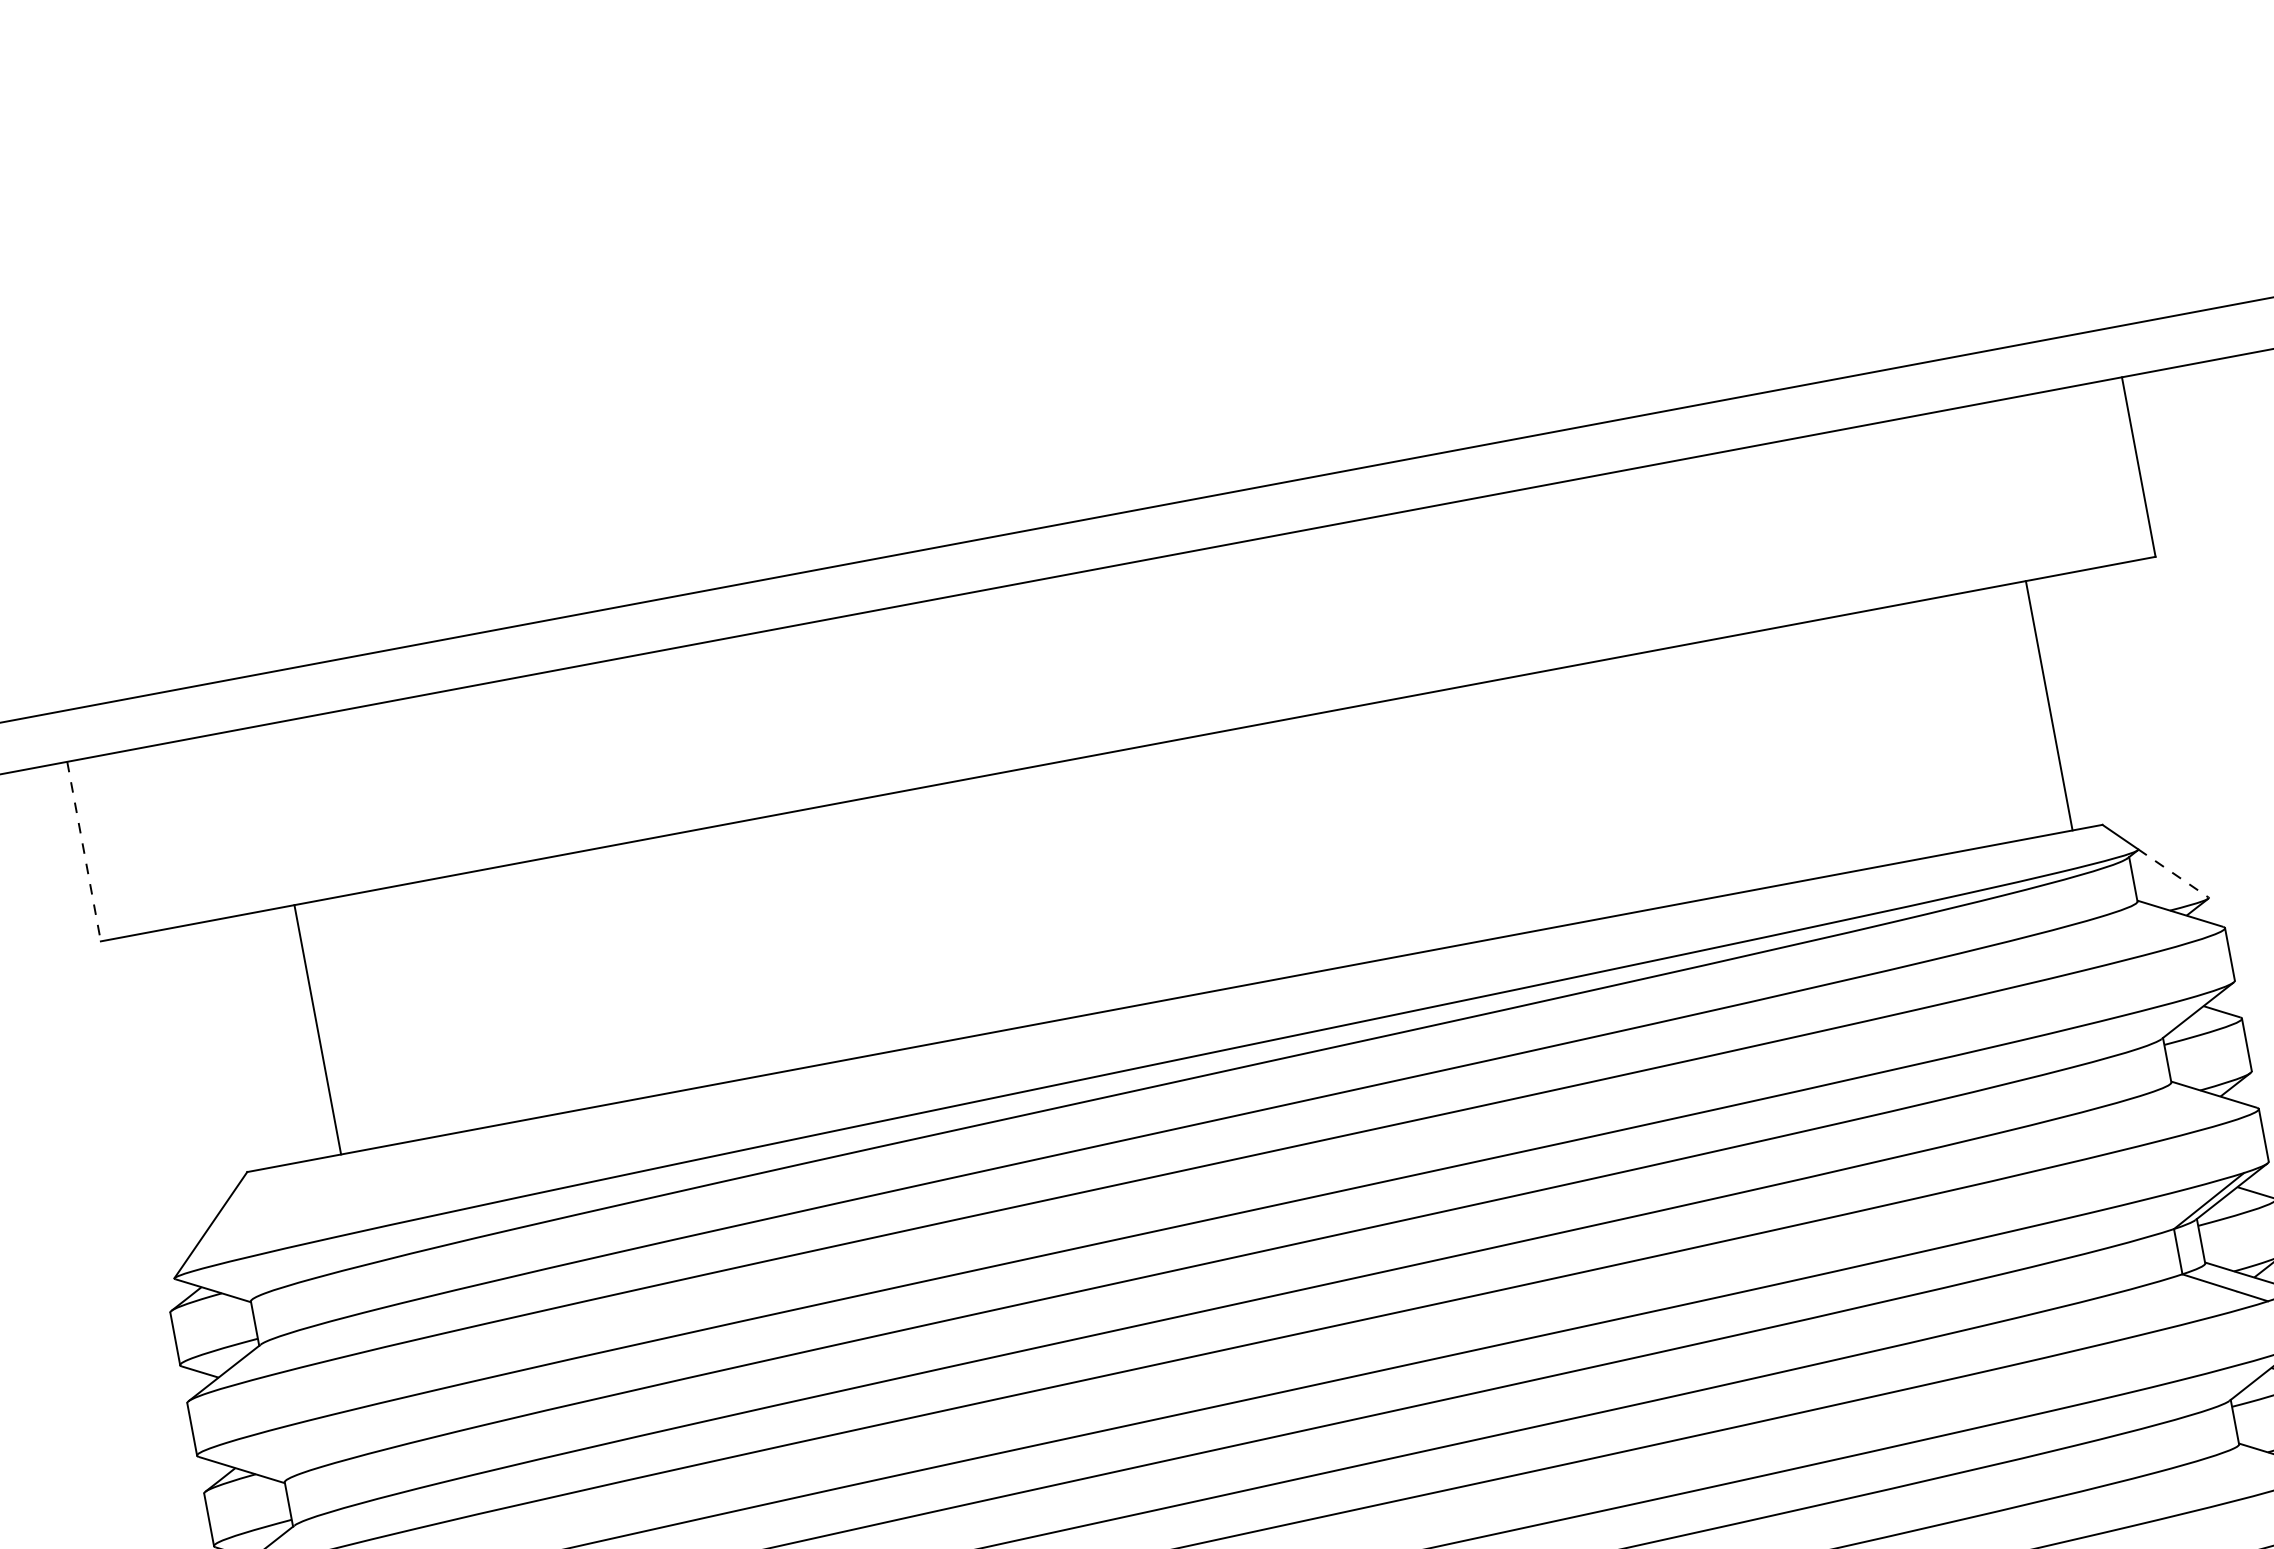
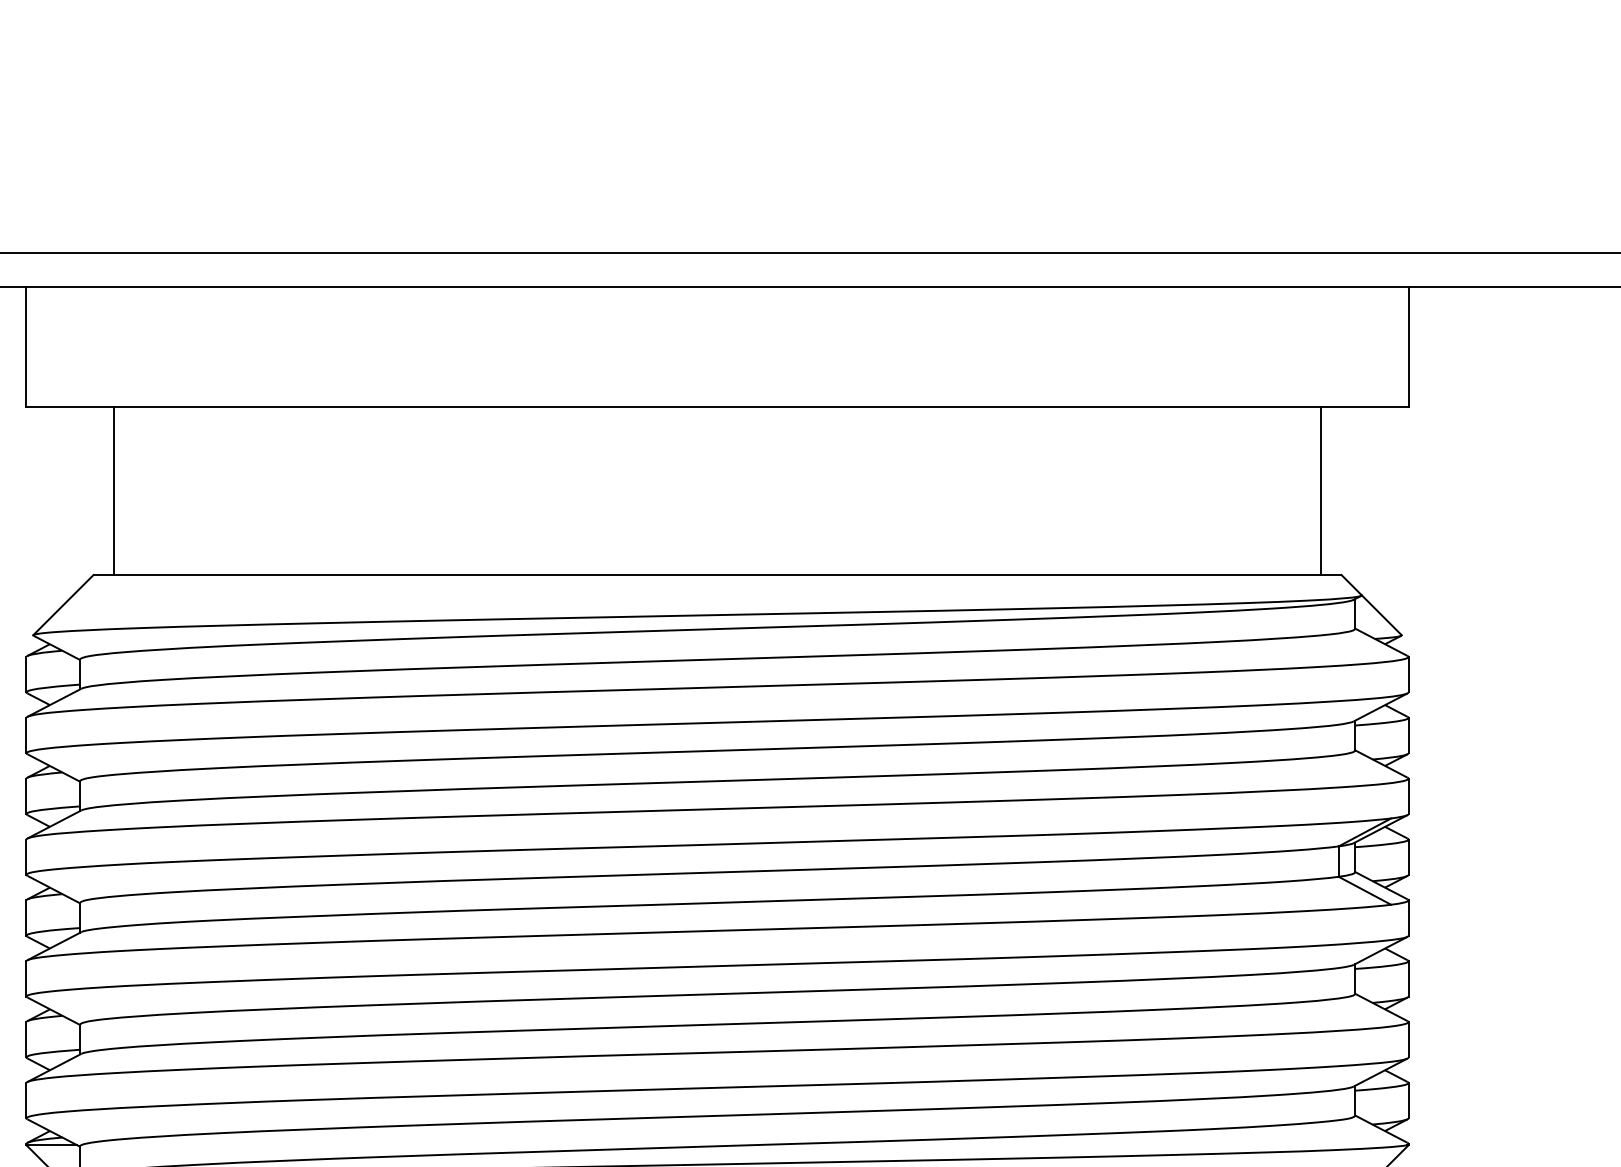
line: (84, 852) -> (26, 347), dashed -> solid
line: (2173, 873) -> (1381, 615), dashed -> solid
line: (317, 1030) -> (113, 491), moved

